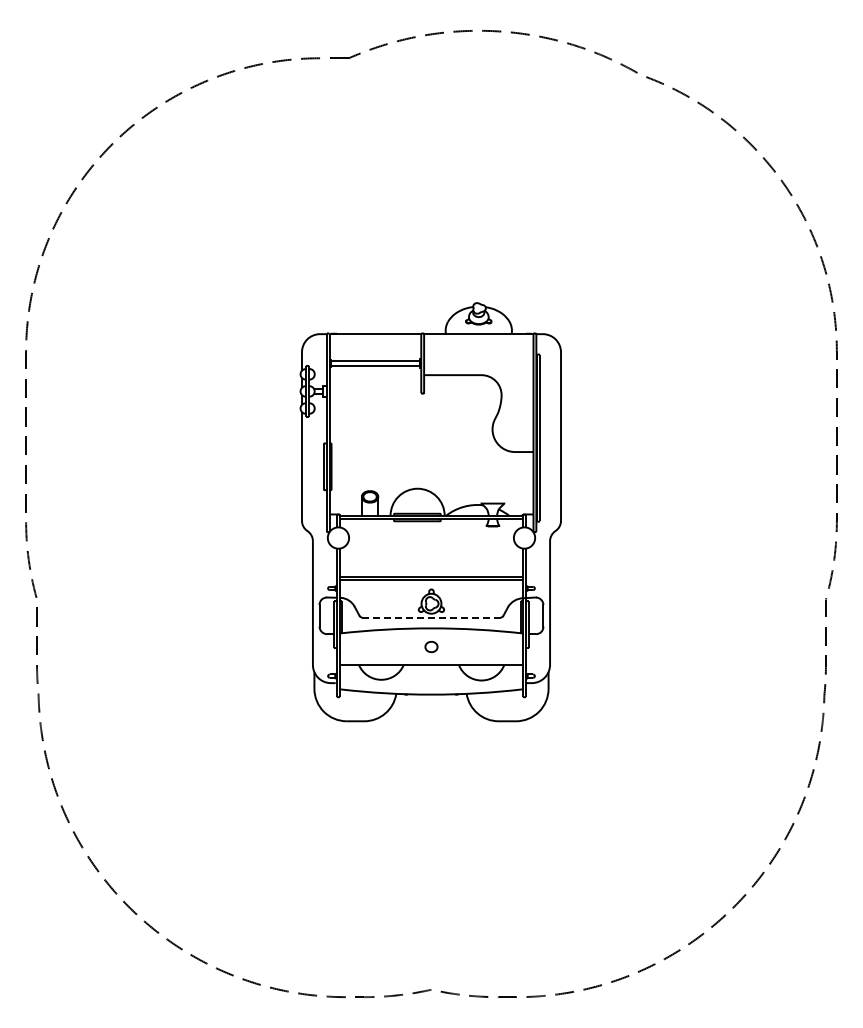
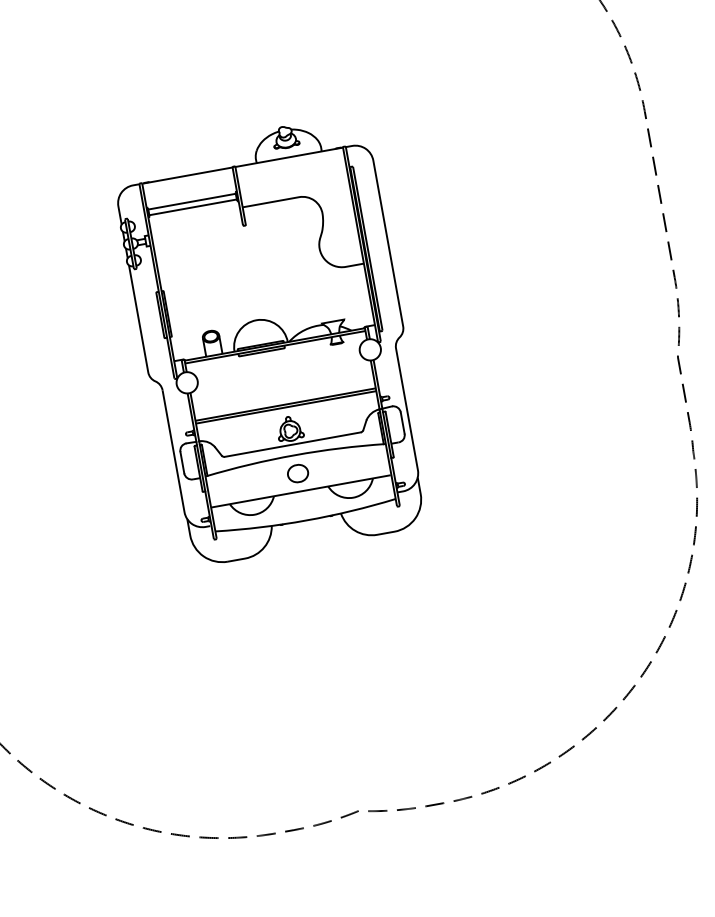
line: (430, 617) -> (291, 444), dashed -> solid
part: (431, 646) -> (297, 473), size x1.67

